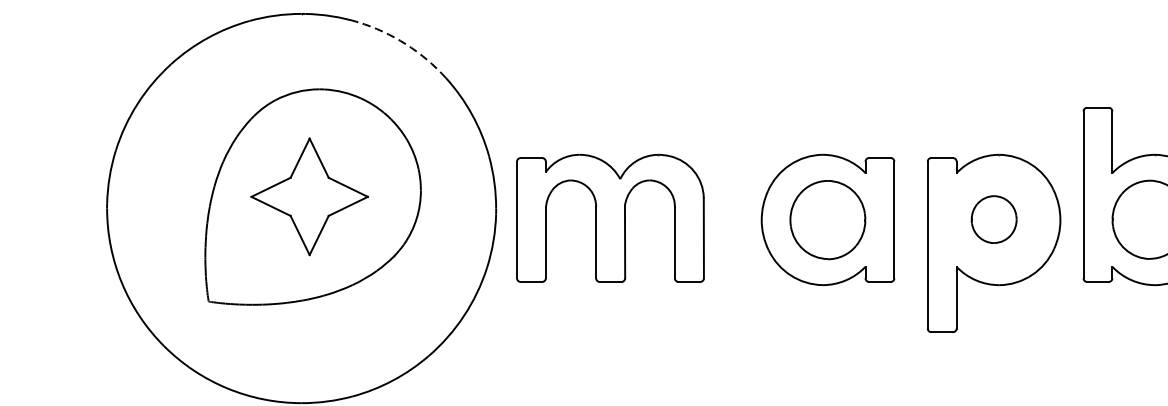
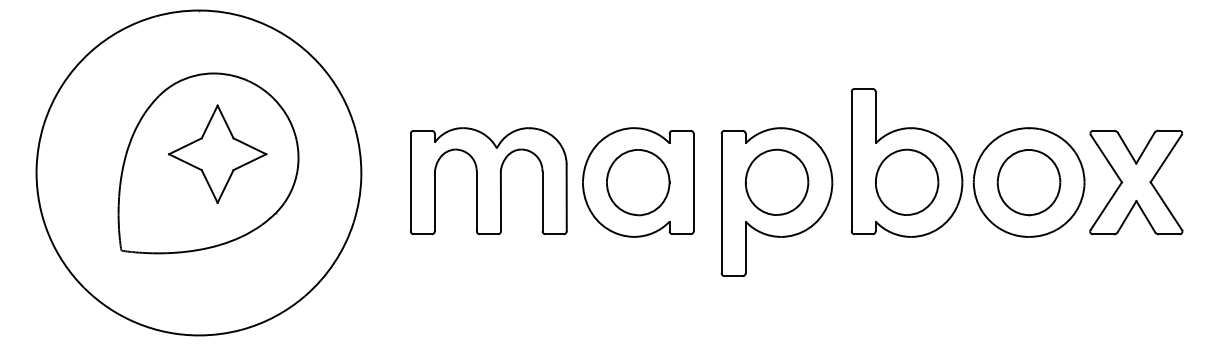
arc: (406, 43) -> (286, 35), dashed -> solid
part: (309, 195) -> (217, 153), moved
part: (610, 218) -> (488, 181), moved
part: (993, 218) -> (776, 181), size x1.67

